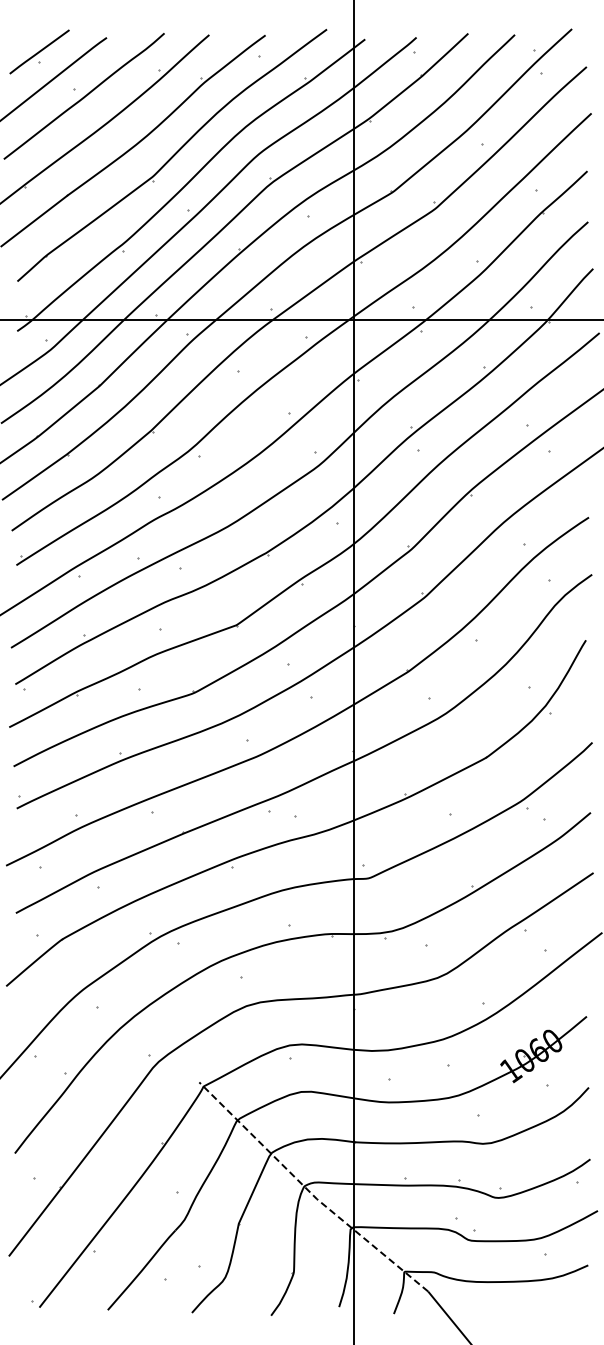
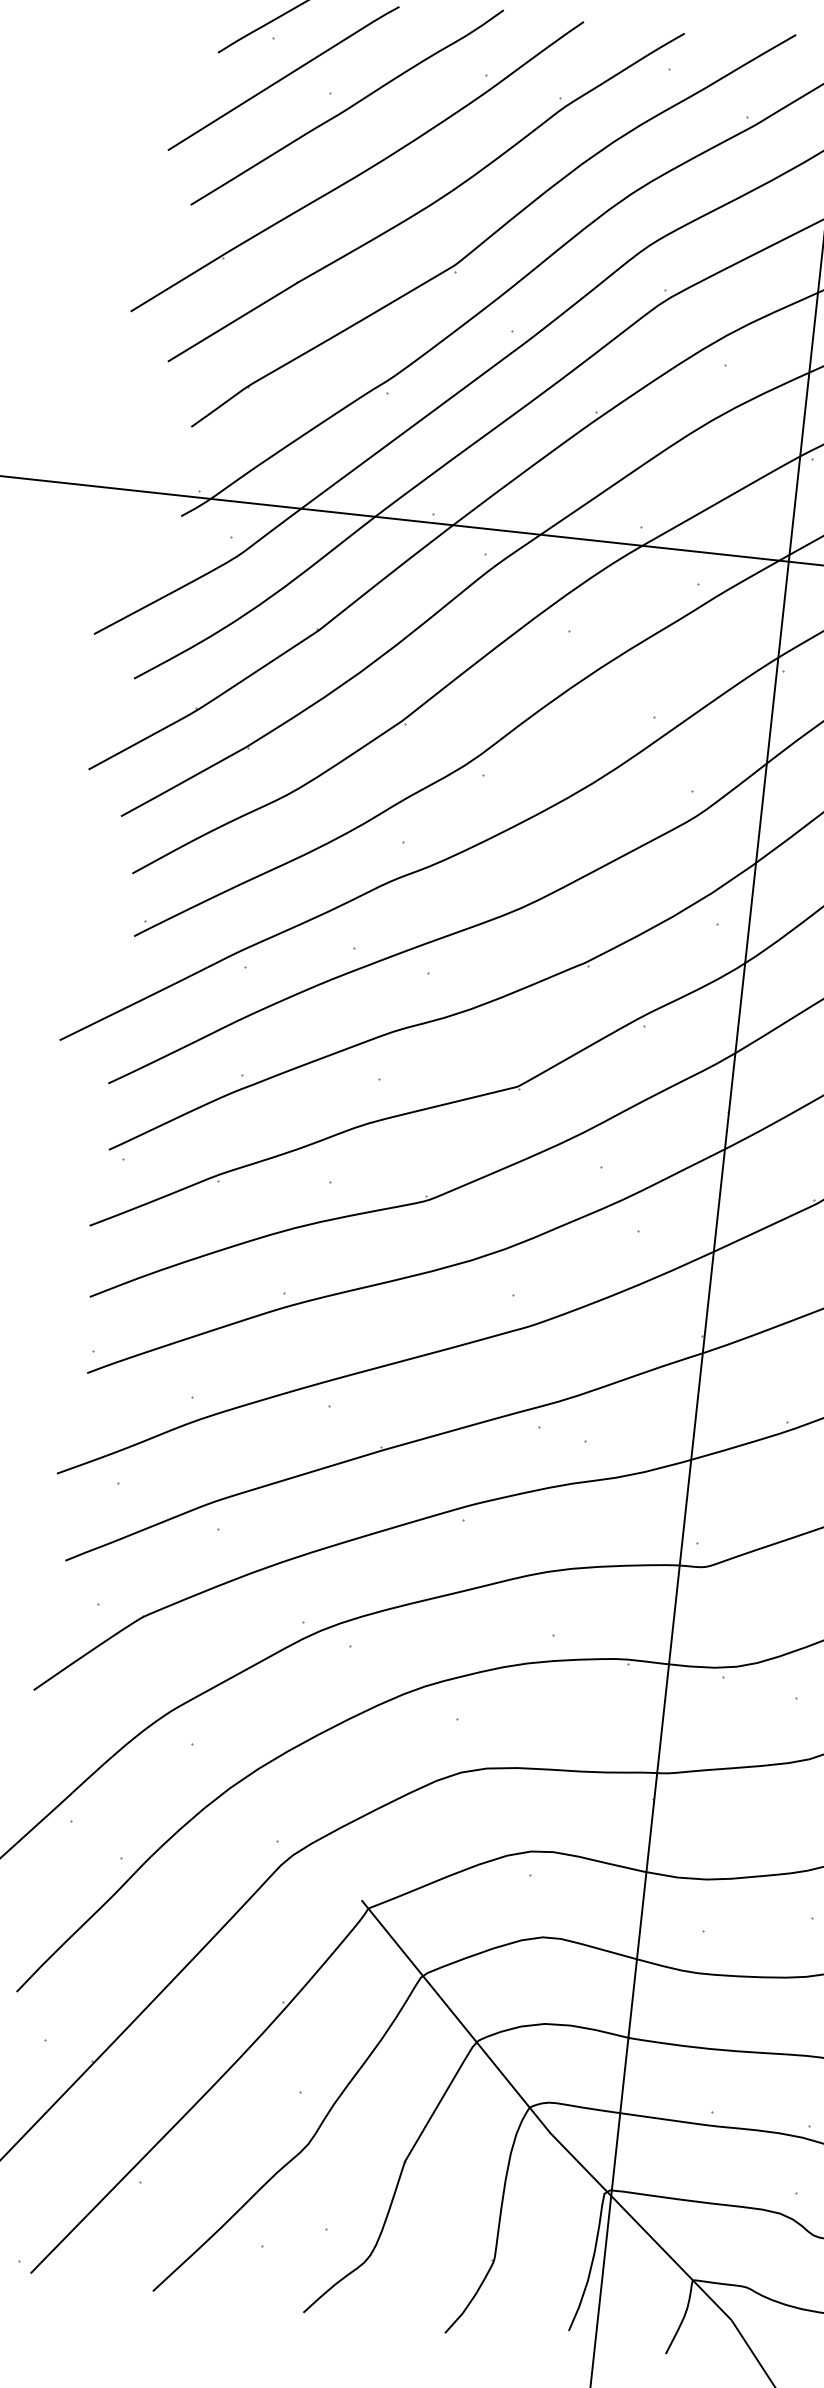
line: (310, 1192) -> (539, 2119), dashed -> solid

